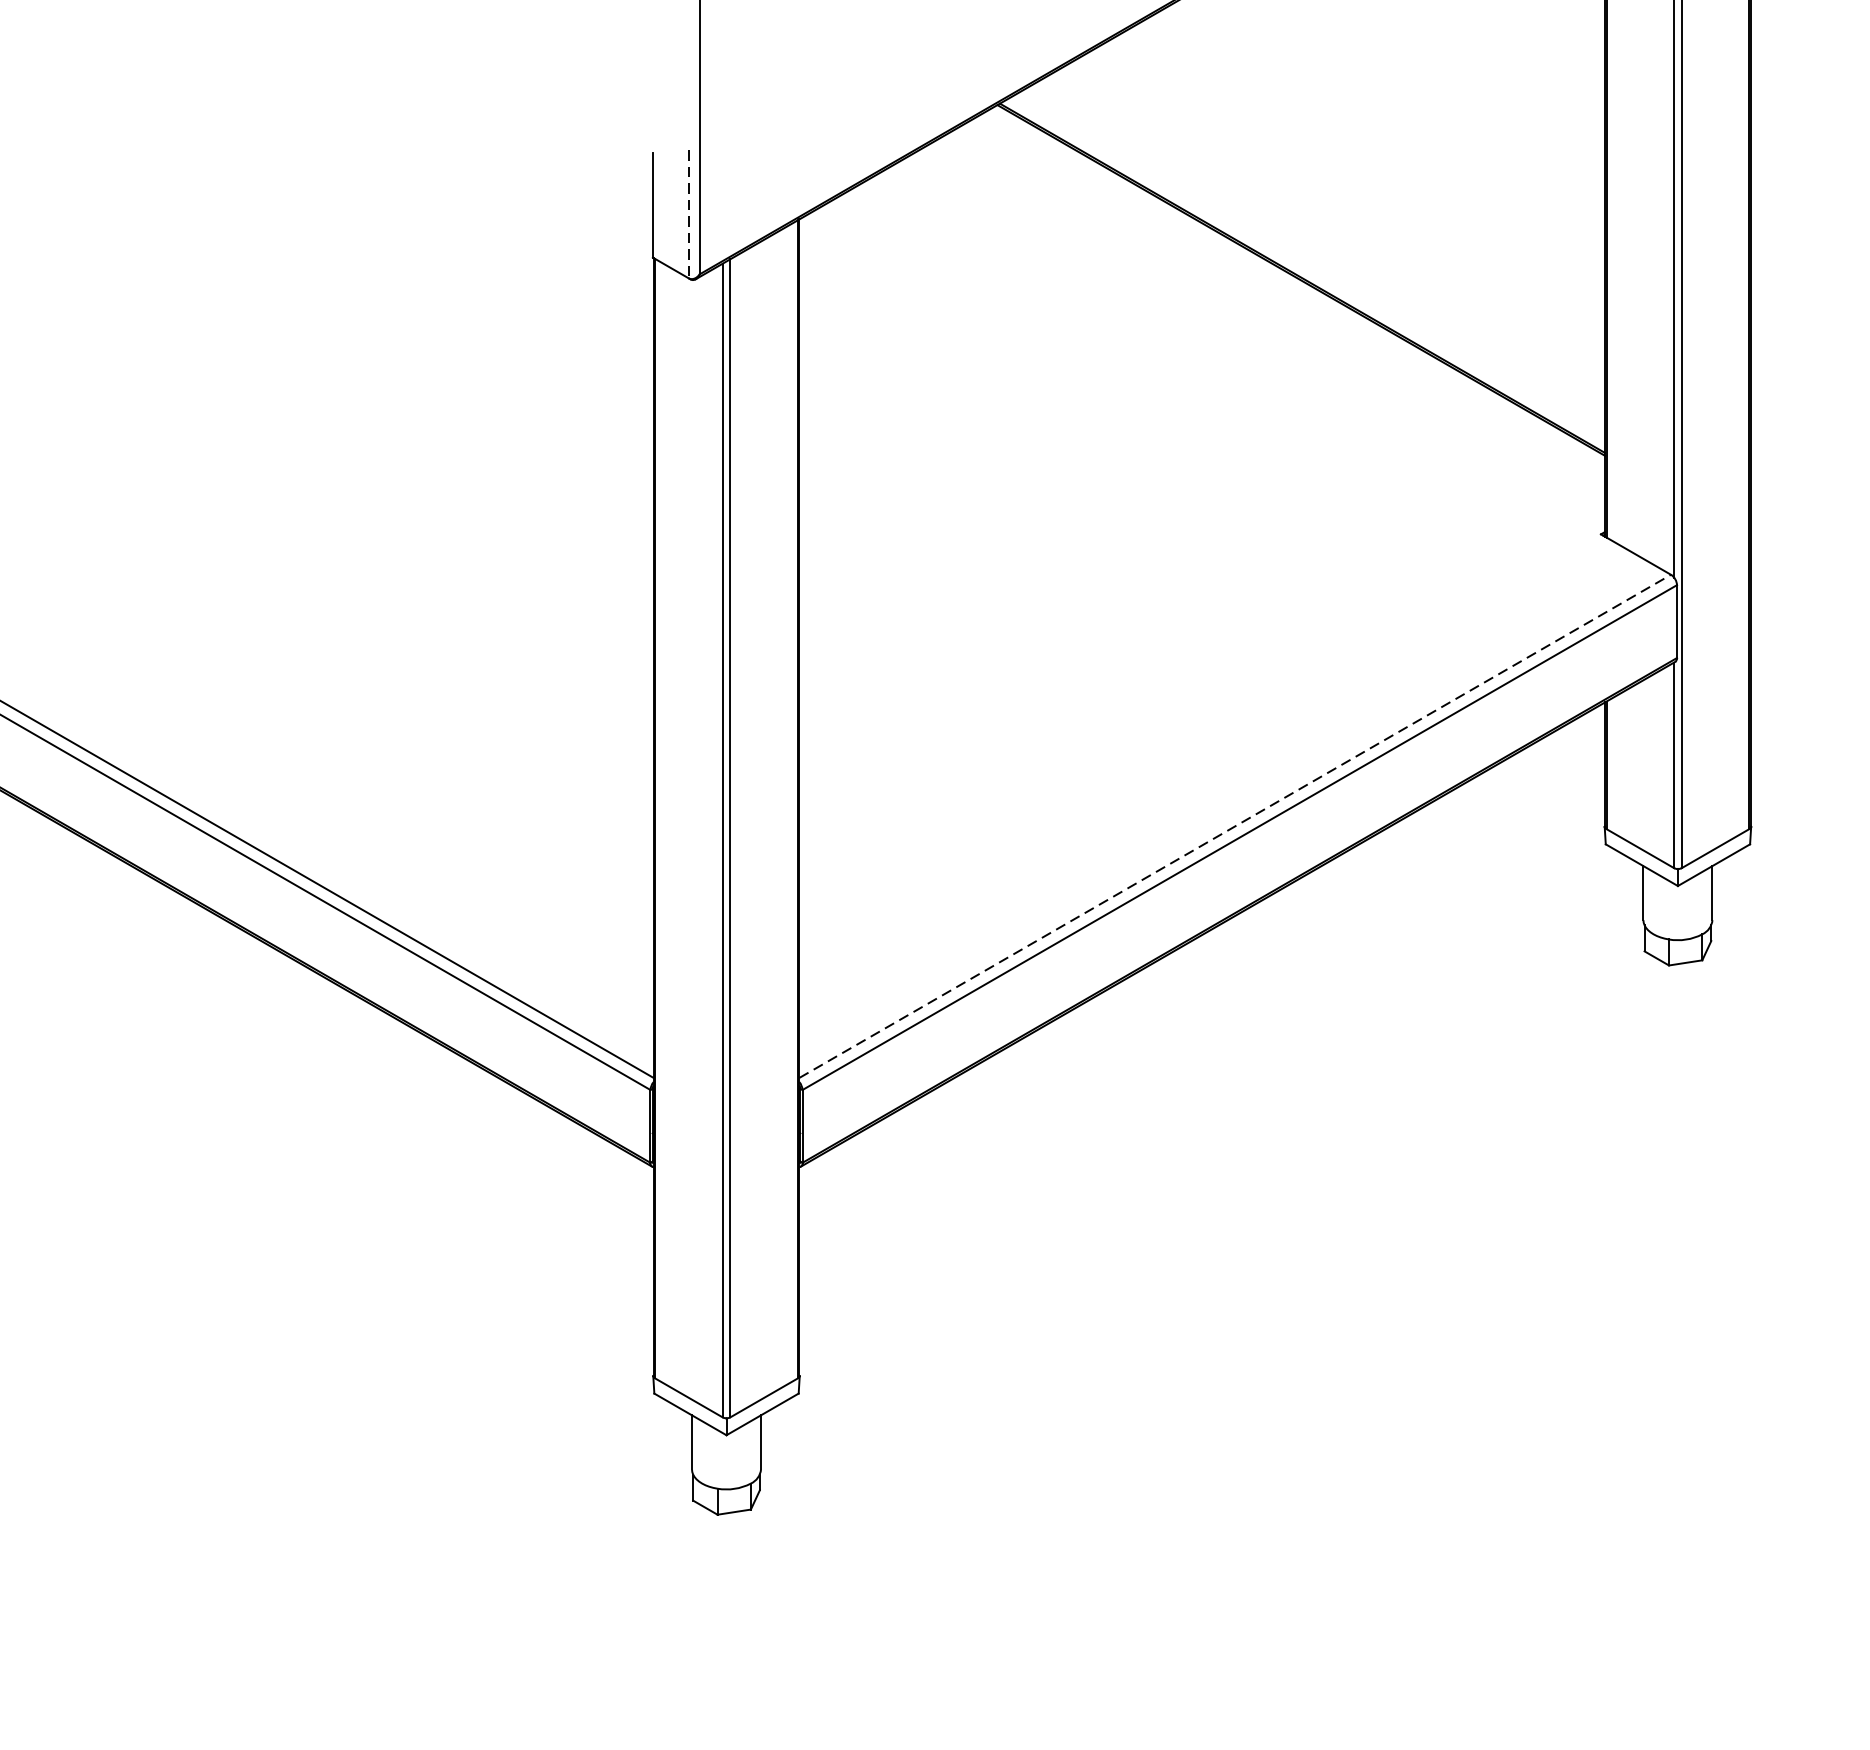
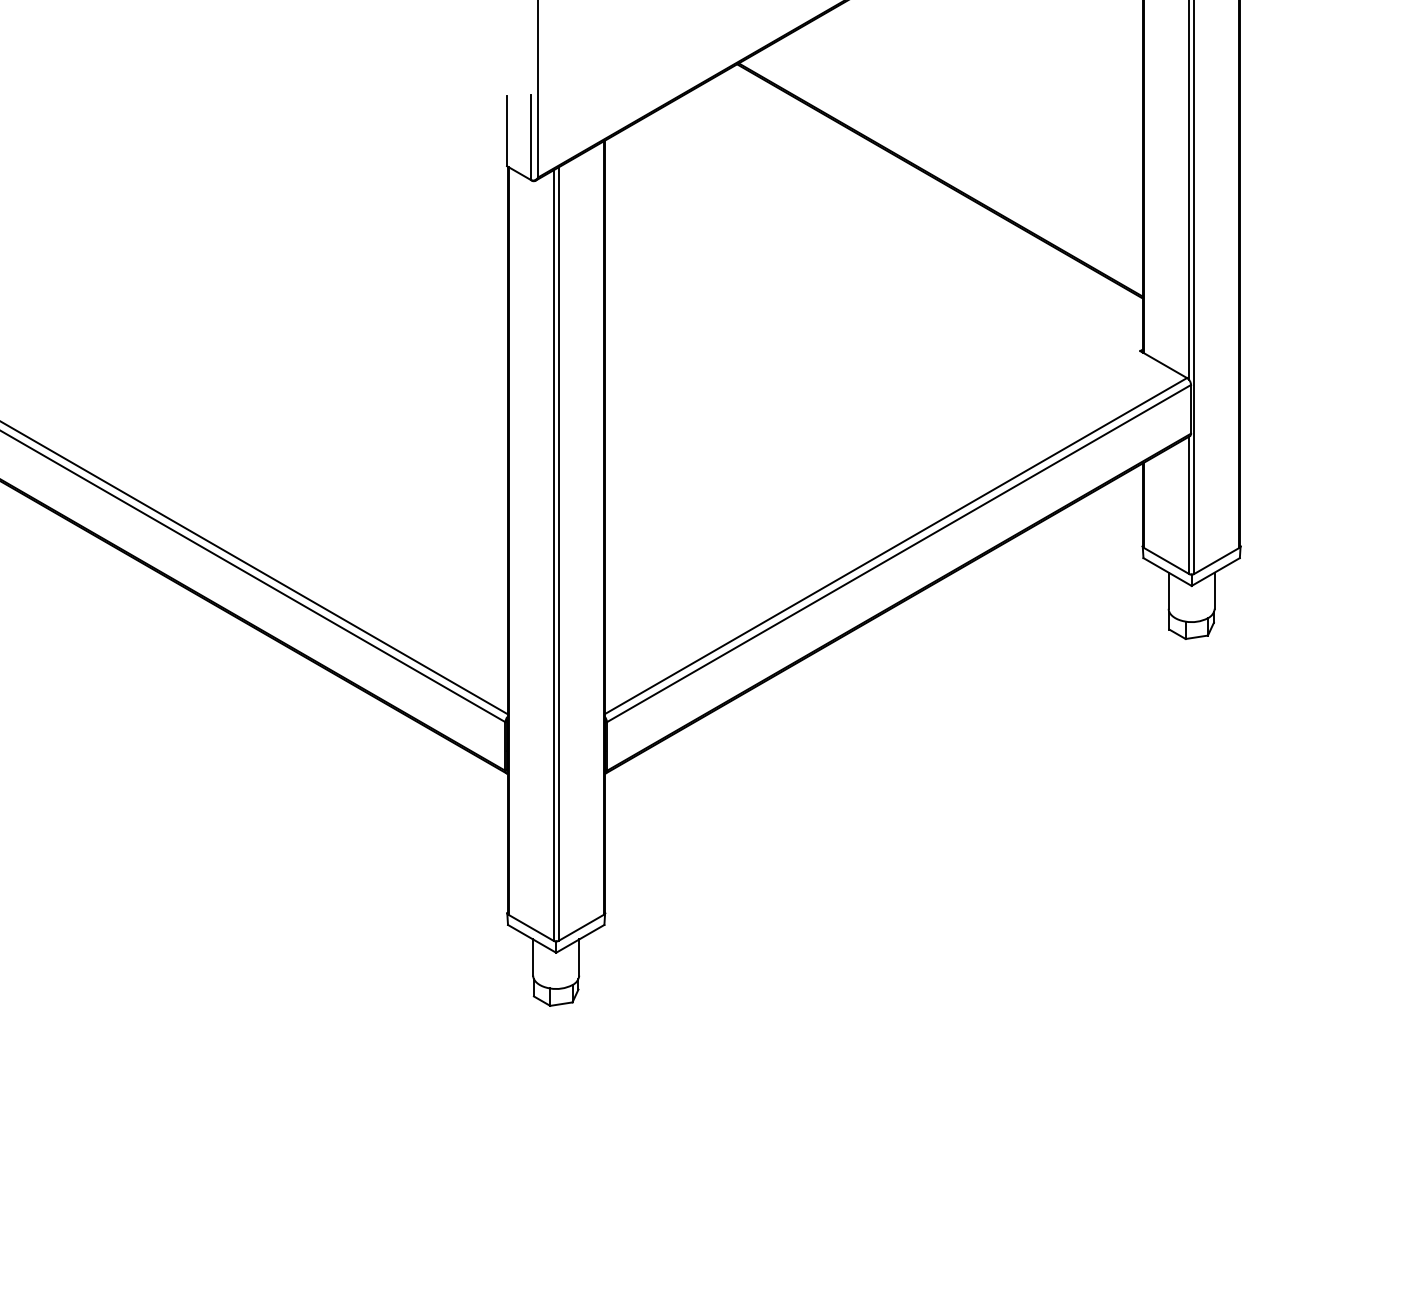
line: (689, 214) -> (531, 137), dashed -> solid
line: (1235, 825) -> (896, 545), dashed -> solid

